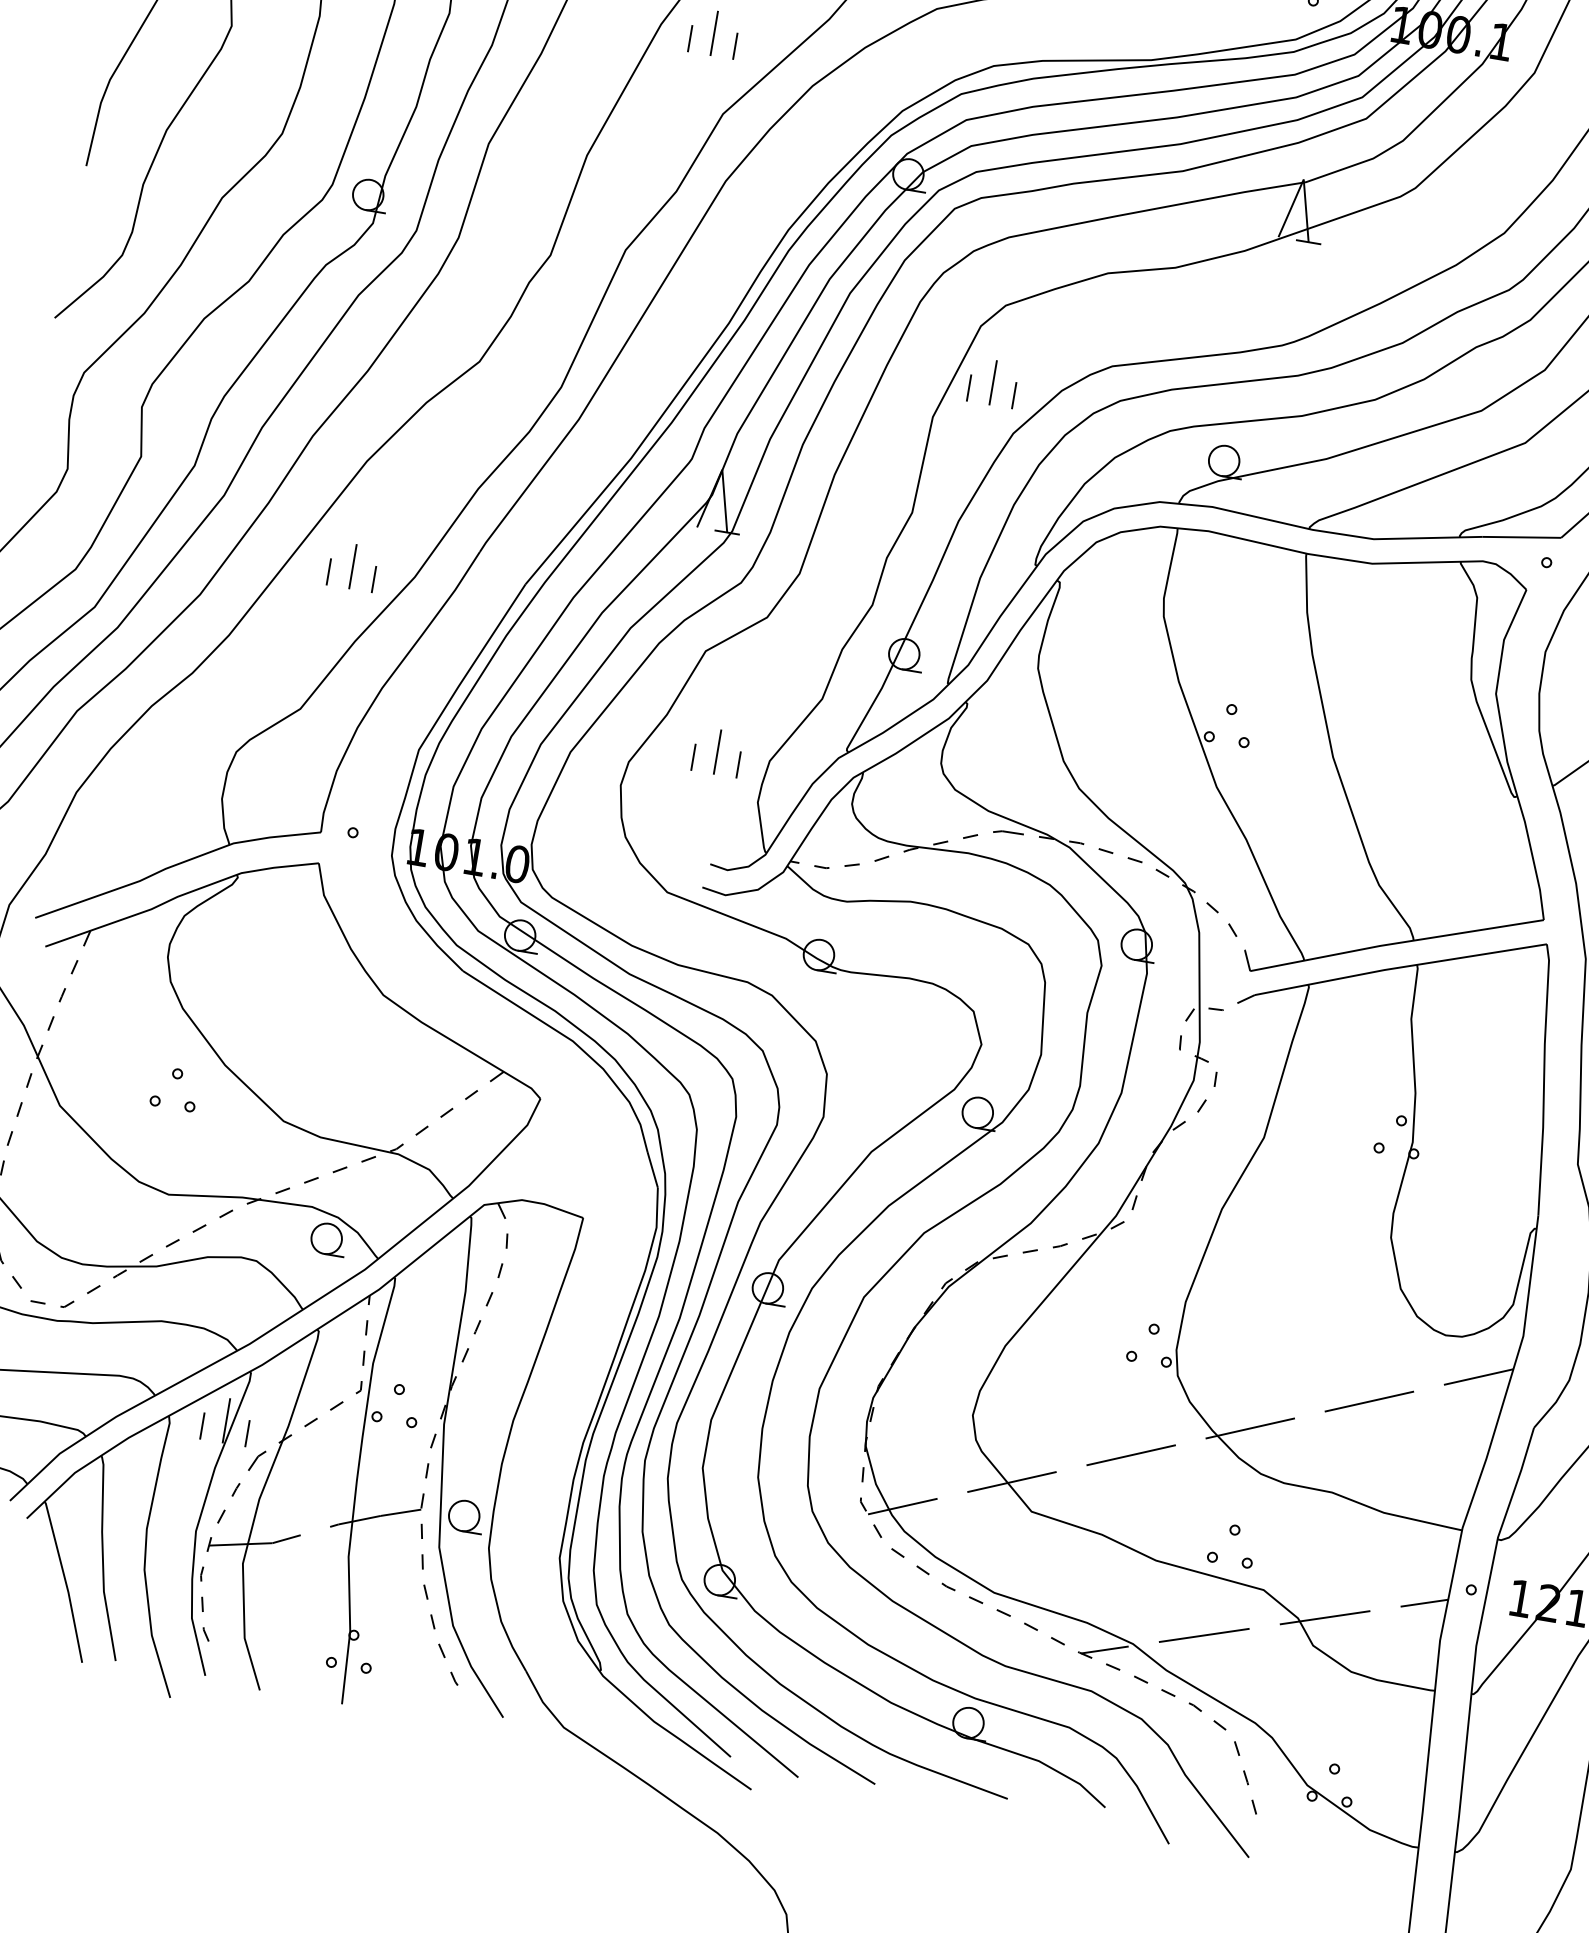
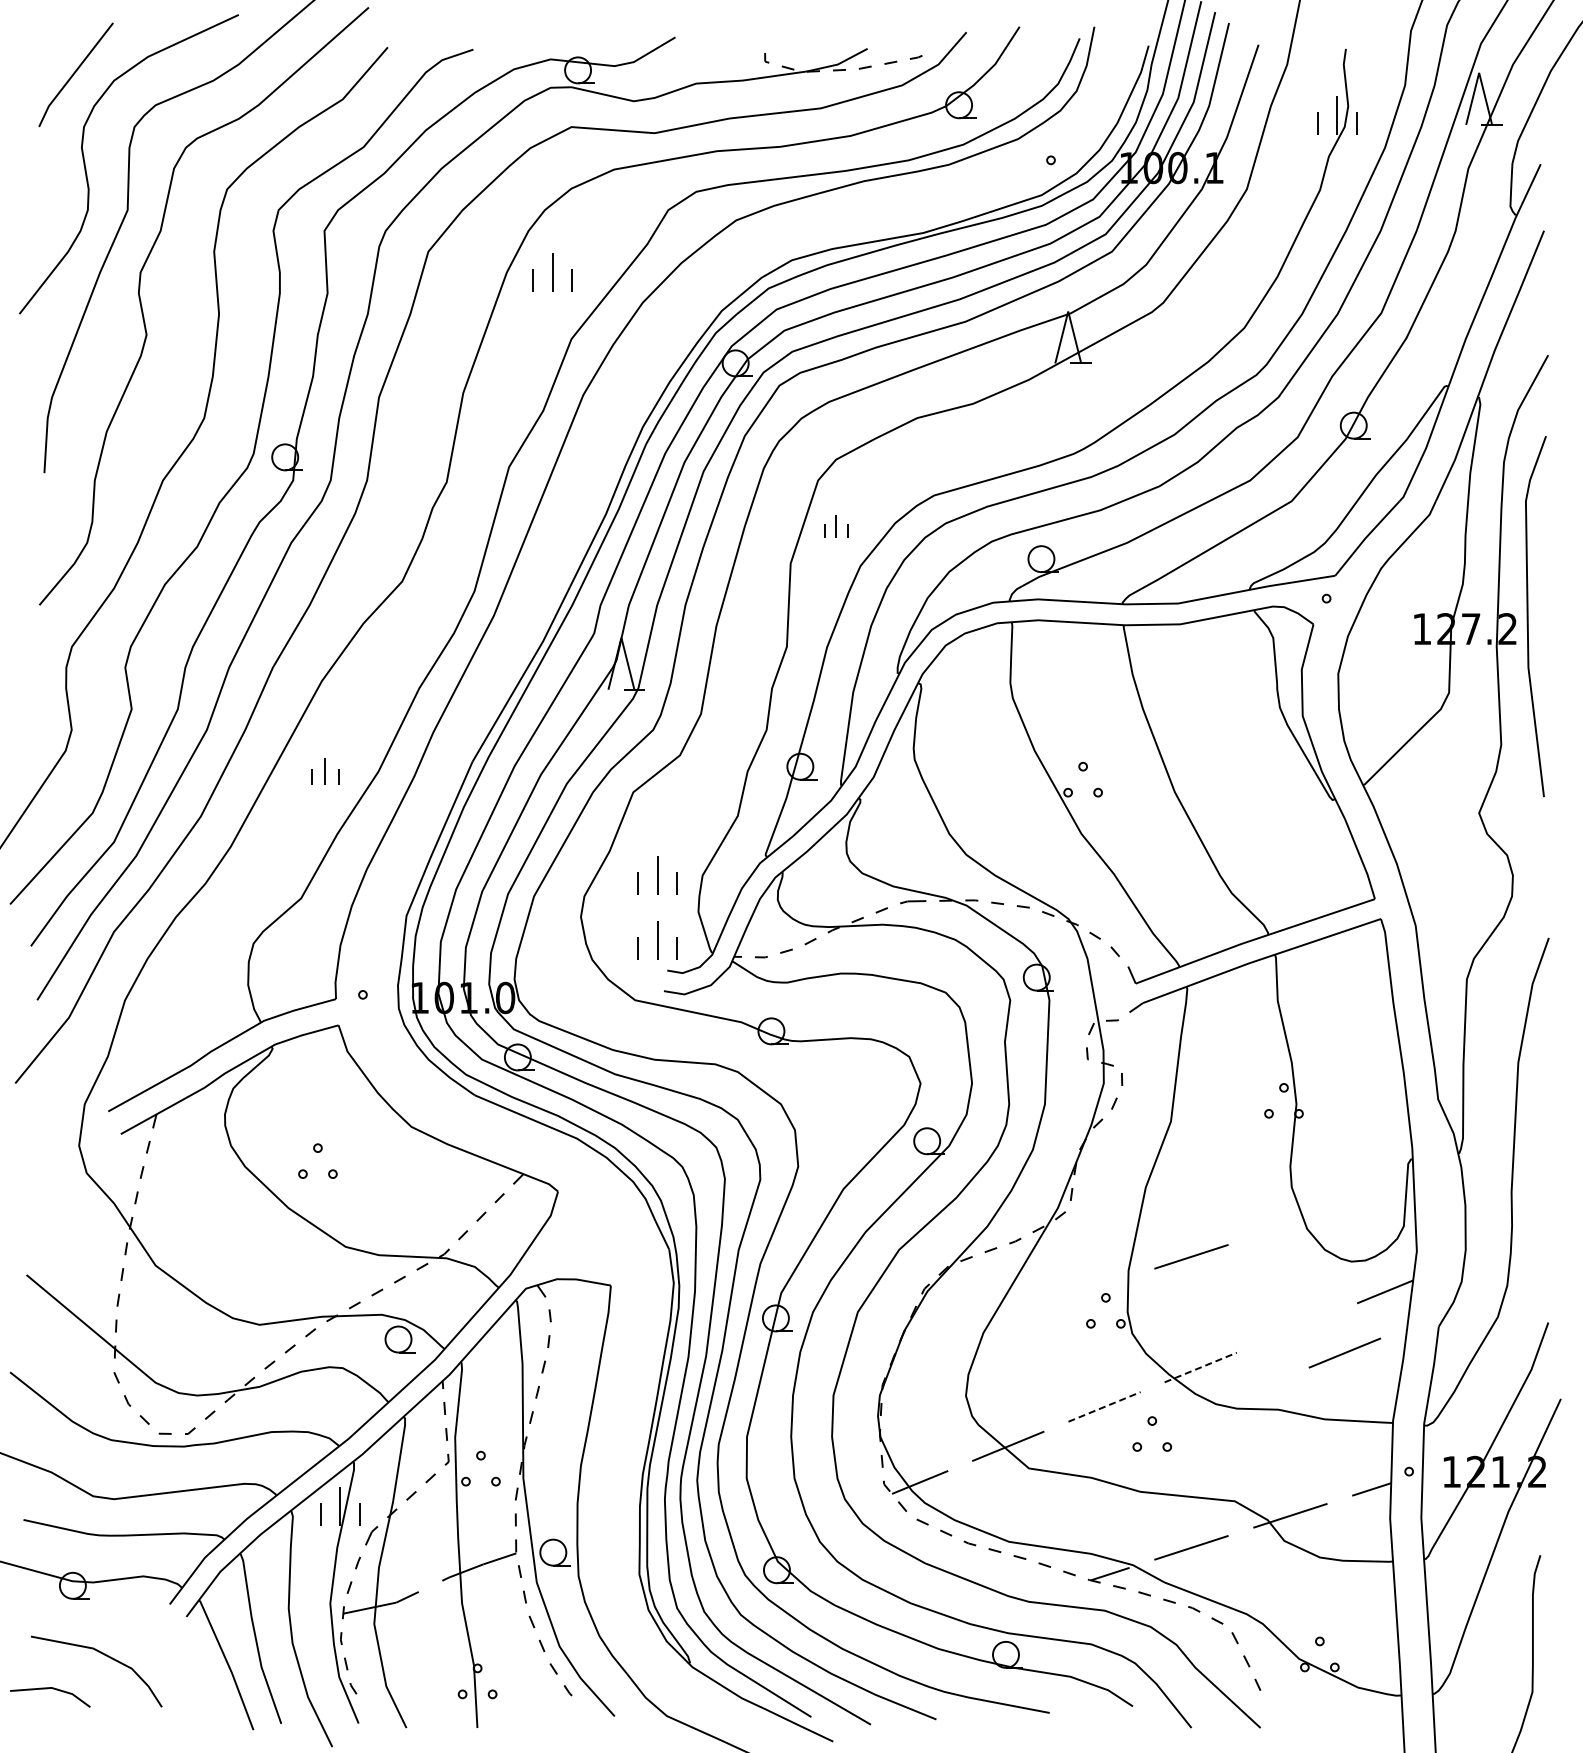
part: (993, 383) -> (836, 526), size x0.6
part: (353, 566) -> (325, 771), size x0.7
part: (704, 827) -> (657, 940), added
part: (176, 1078) -> (317, 1152), moved
line: (1261, 1298) -> (1191, 1256), added
line: (1369, 1400) -> (1344, 1352), moved
line: (1250, 1428) -> (1200, 1367), solid -> dashed
line: (1131, 1454) -> (1104, 1406), solid -> dashed
part: (1233, 1535) -> (1151, 1425), moved

